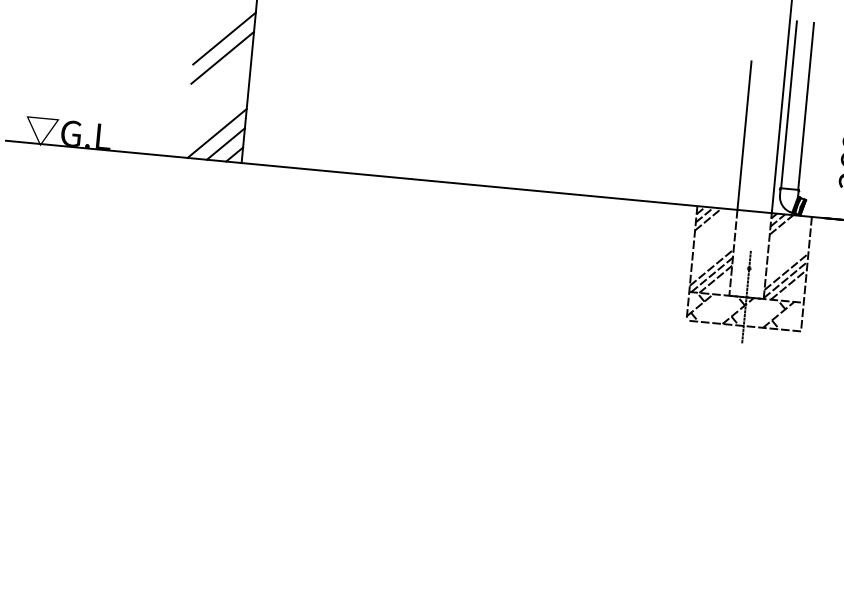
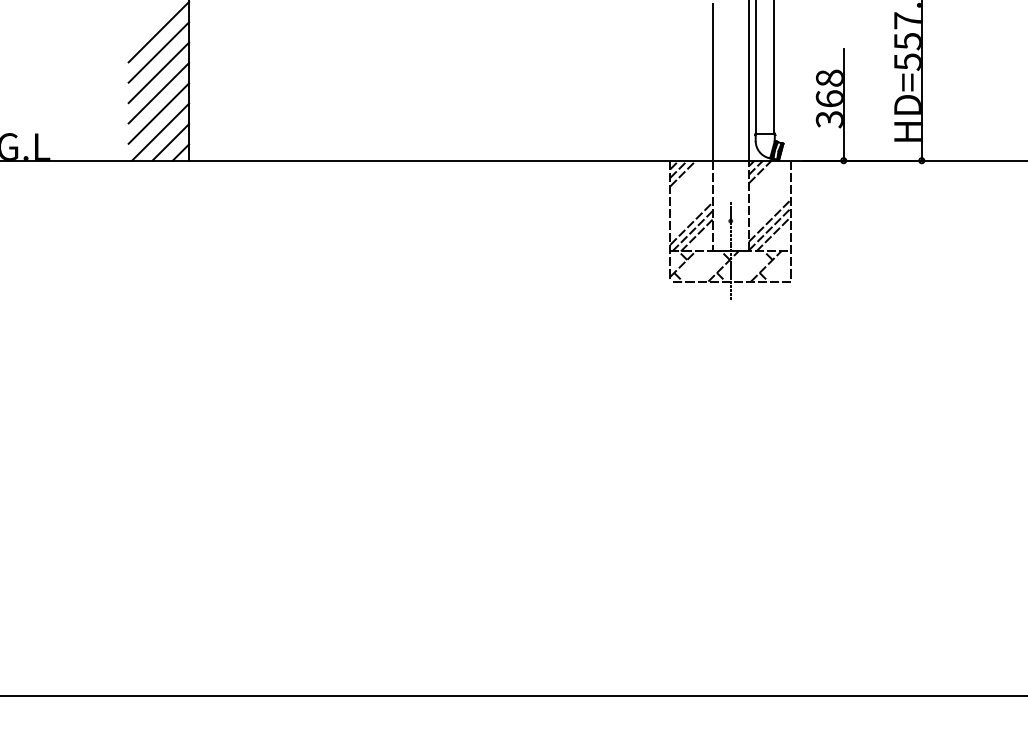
line: (220, 76) -> (158, 72), added
line: (218, 95) -> (158, 92), added
line: (216, 115) -> (158, 113), added

